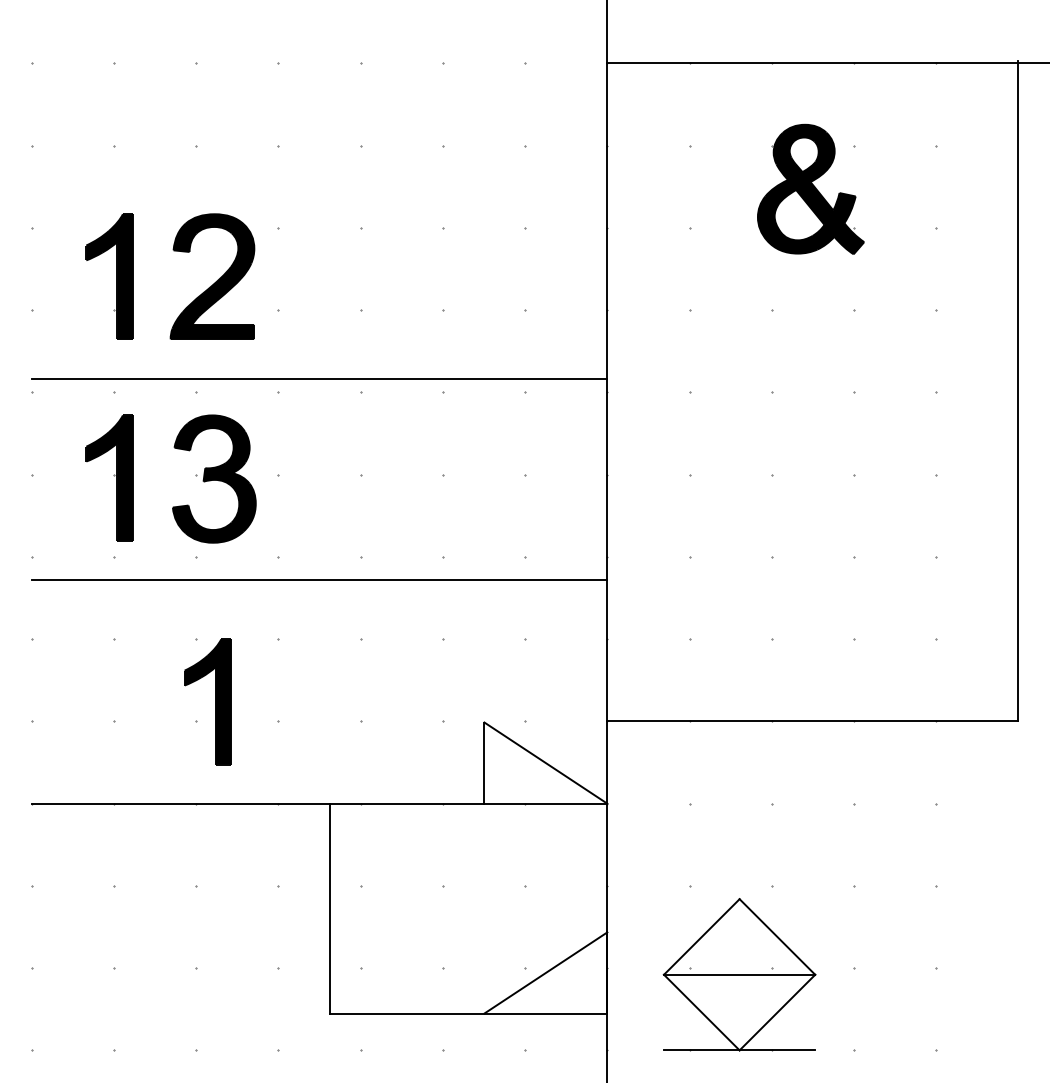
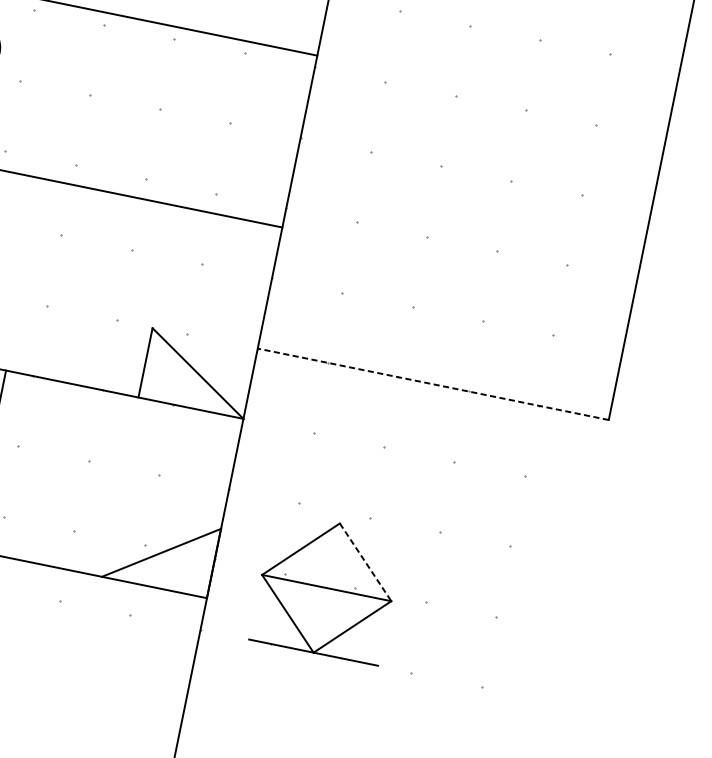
line: (812, 721) -> (433, 384), solid -> dashed
line: (777, 937) -> (365, 562), solid -> dashed

